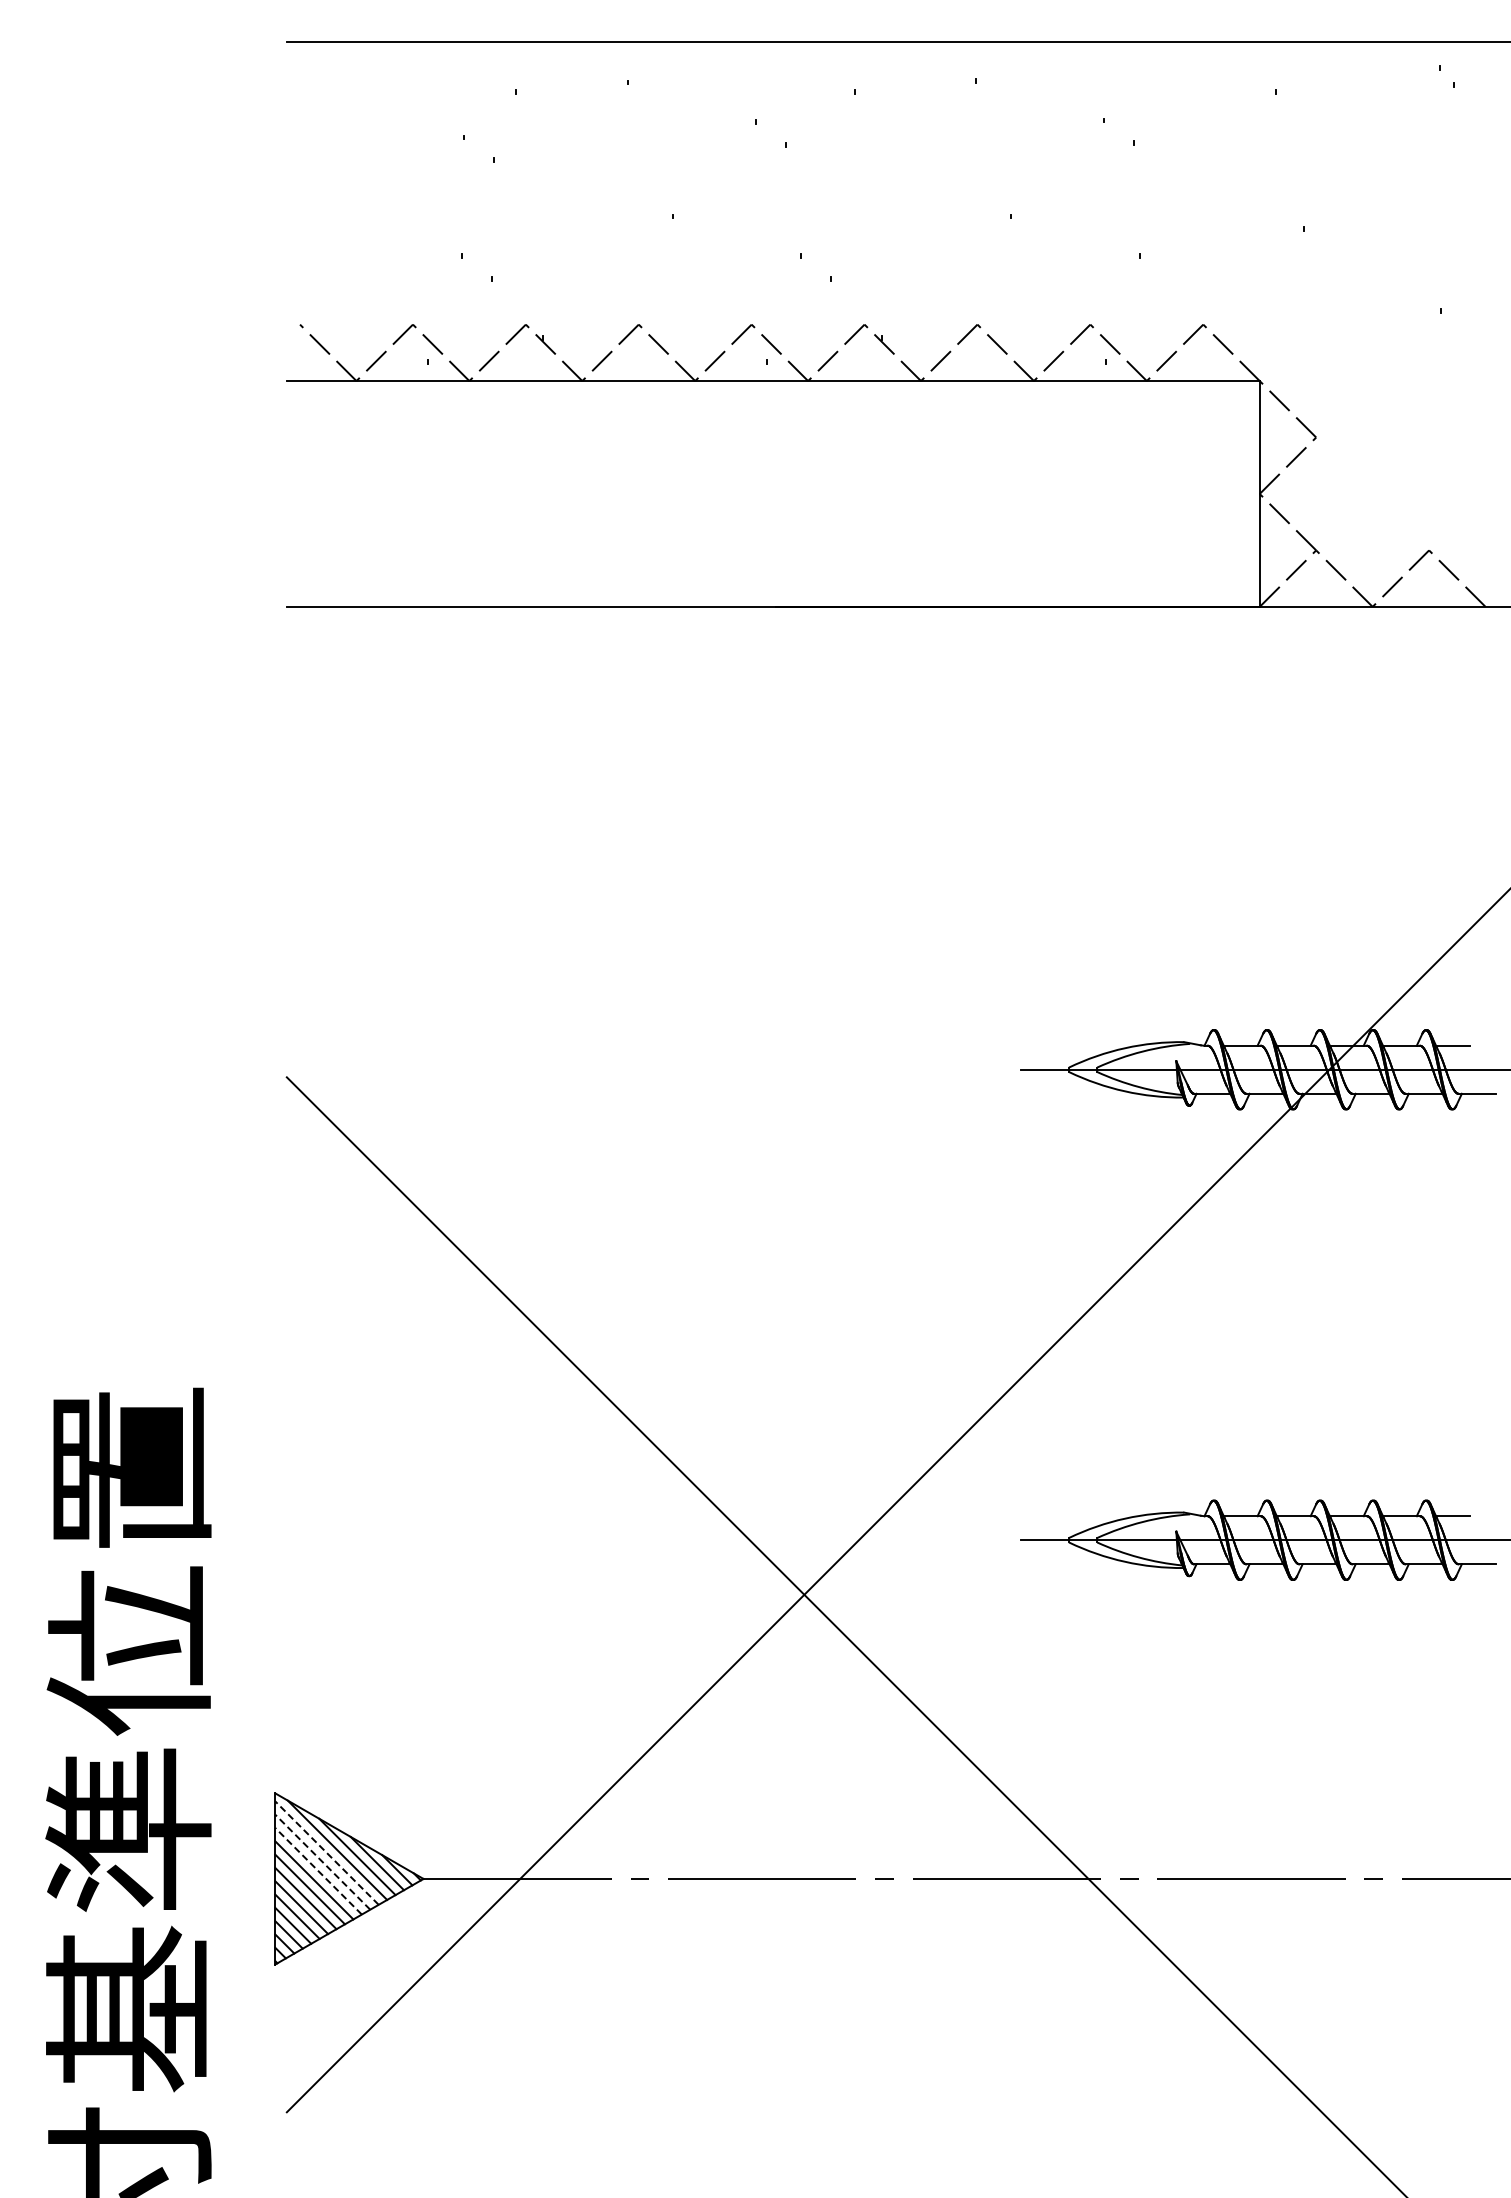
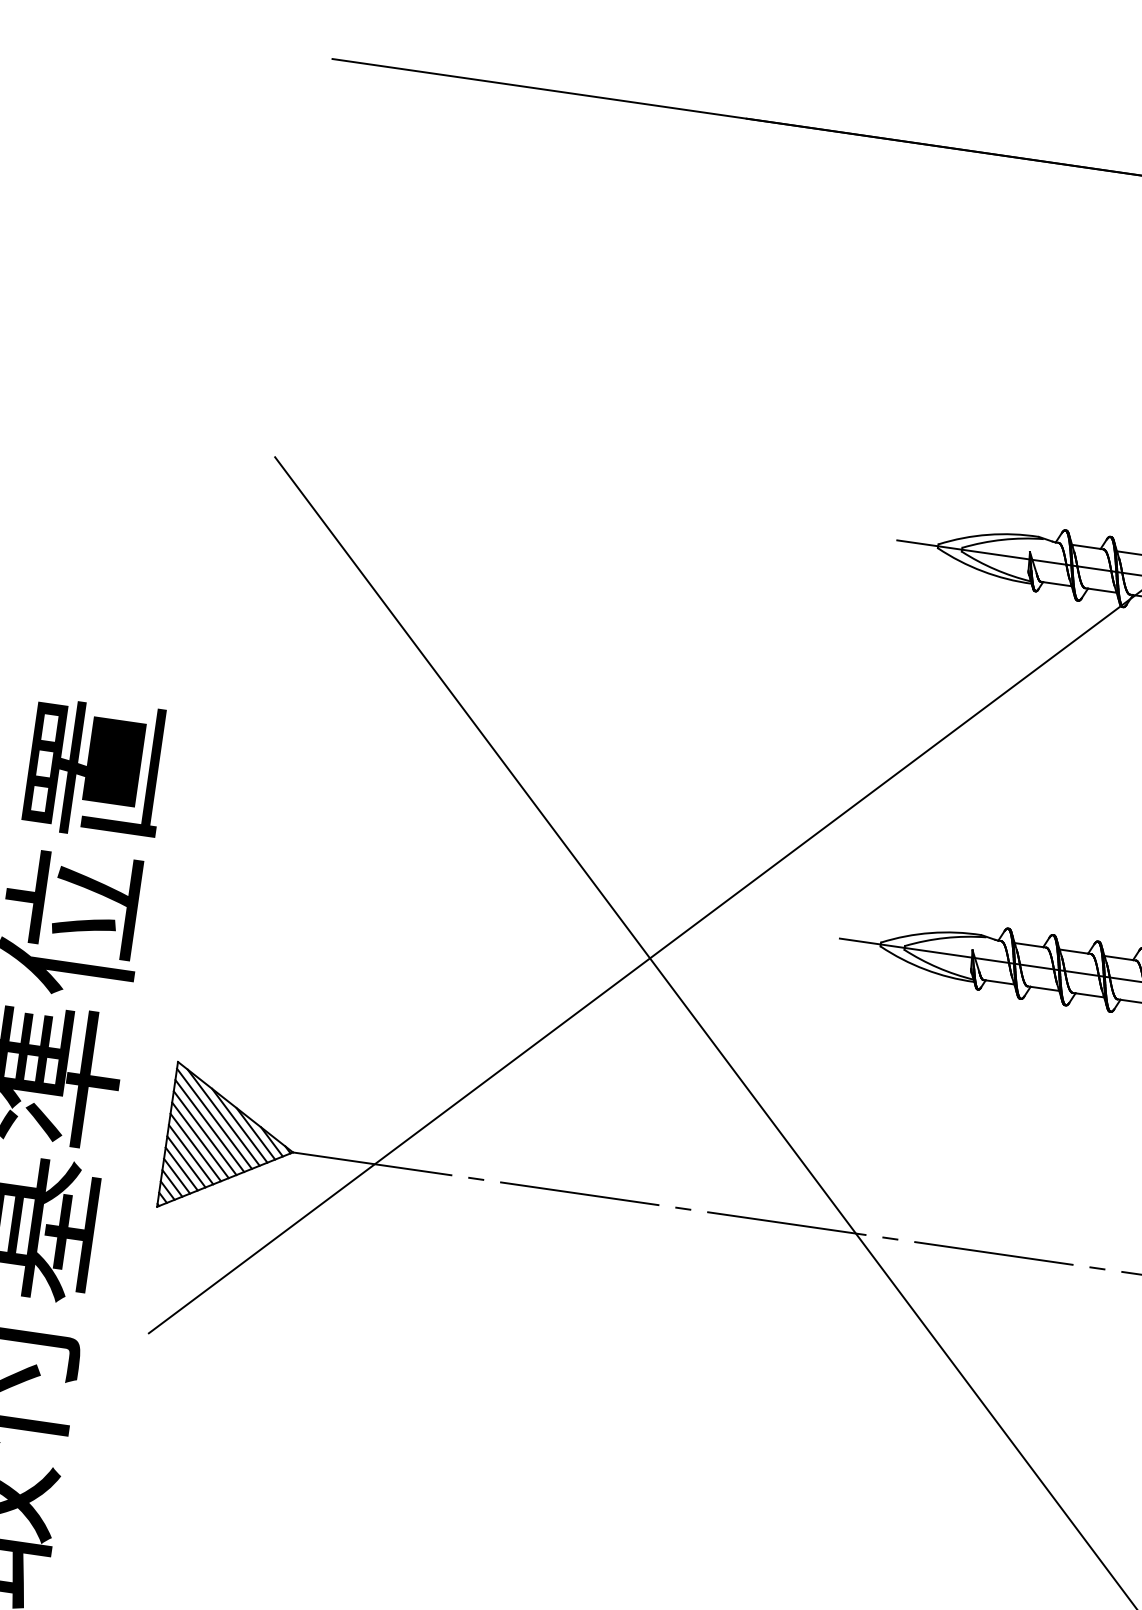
line: (326, 1852) -> (214, 1118), dashed -> solid
line: (322, 1861) -> (209, 1125), dashed -> solid
line: (318, 1870) -> (205, 1132), dashed -> solid

